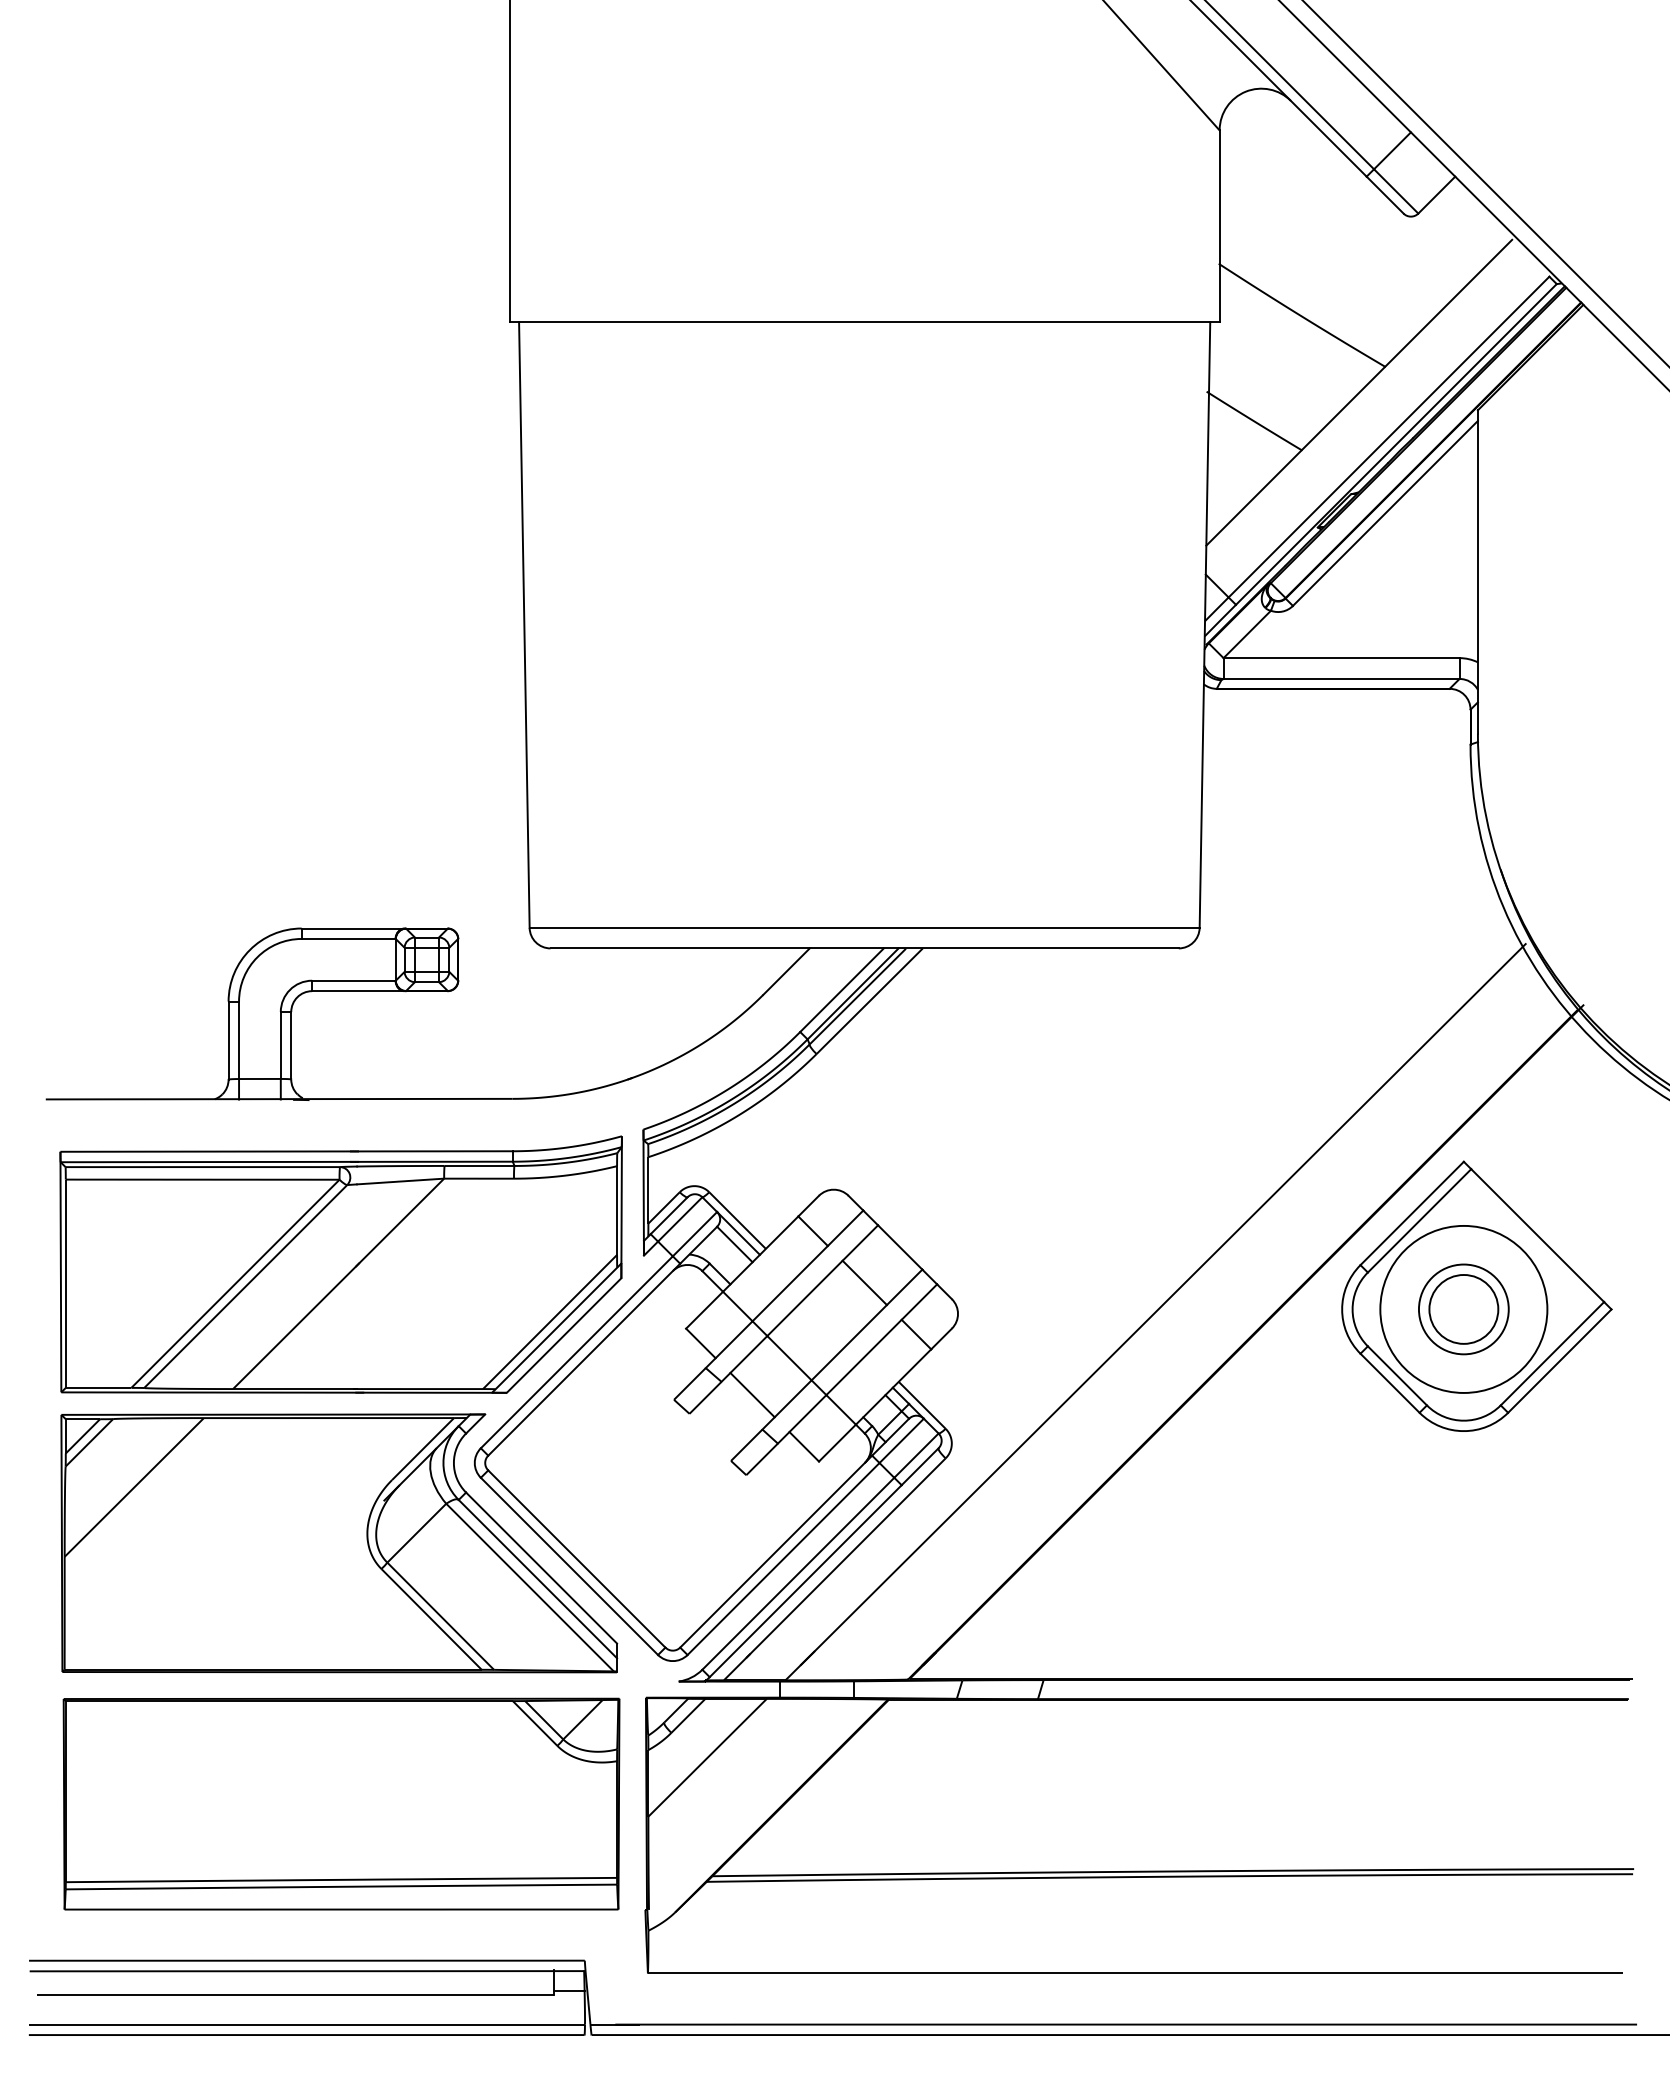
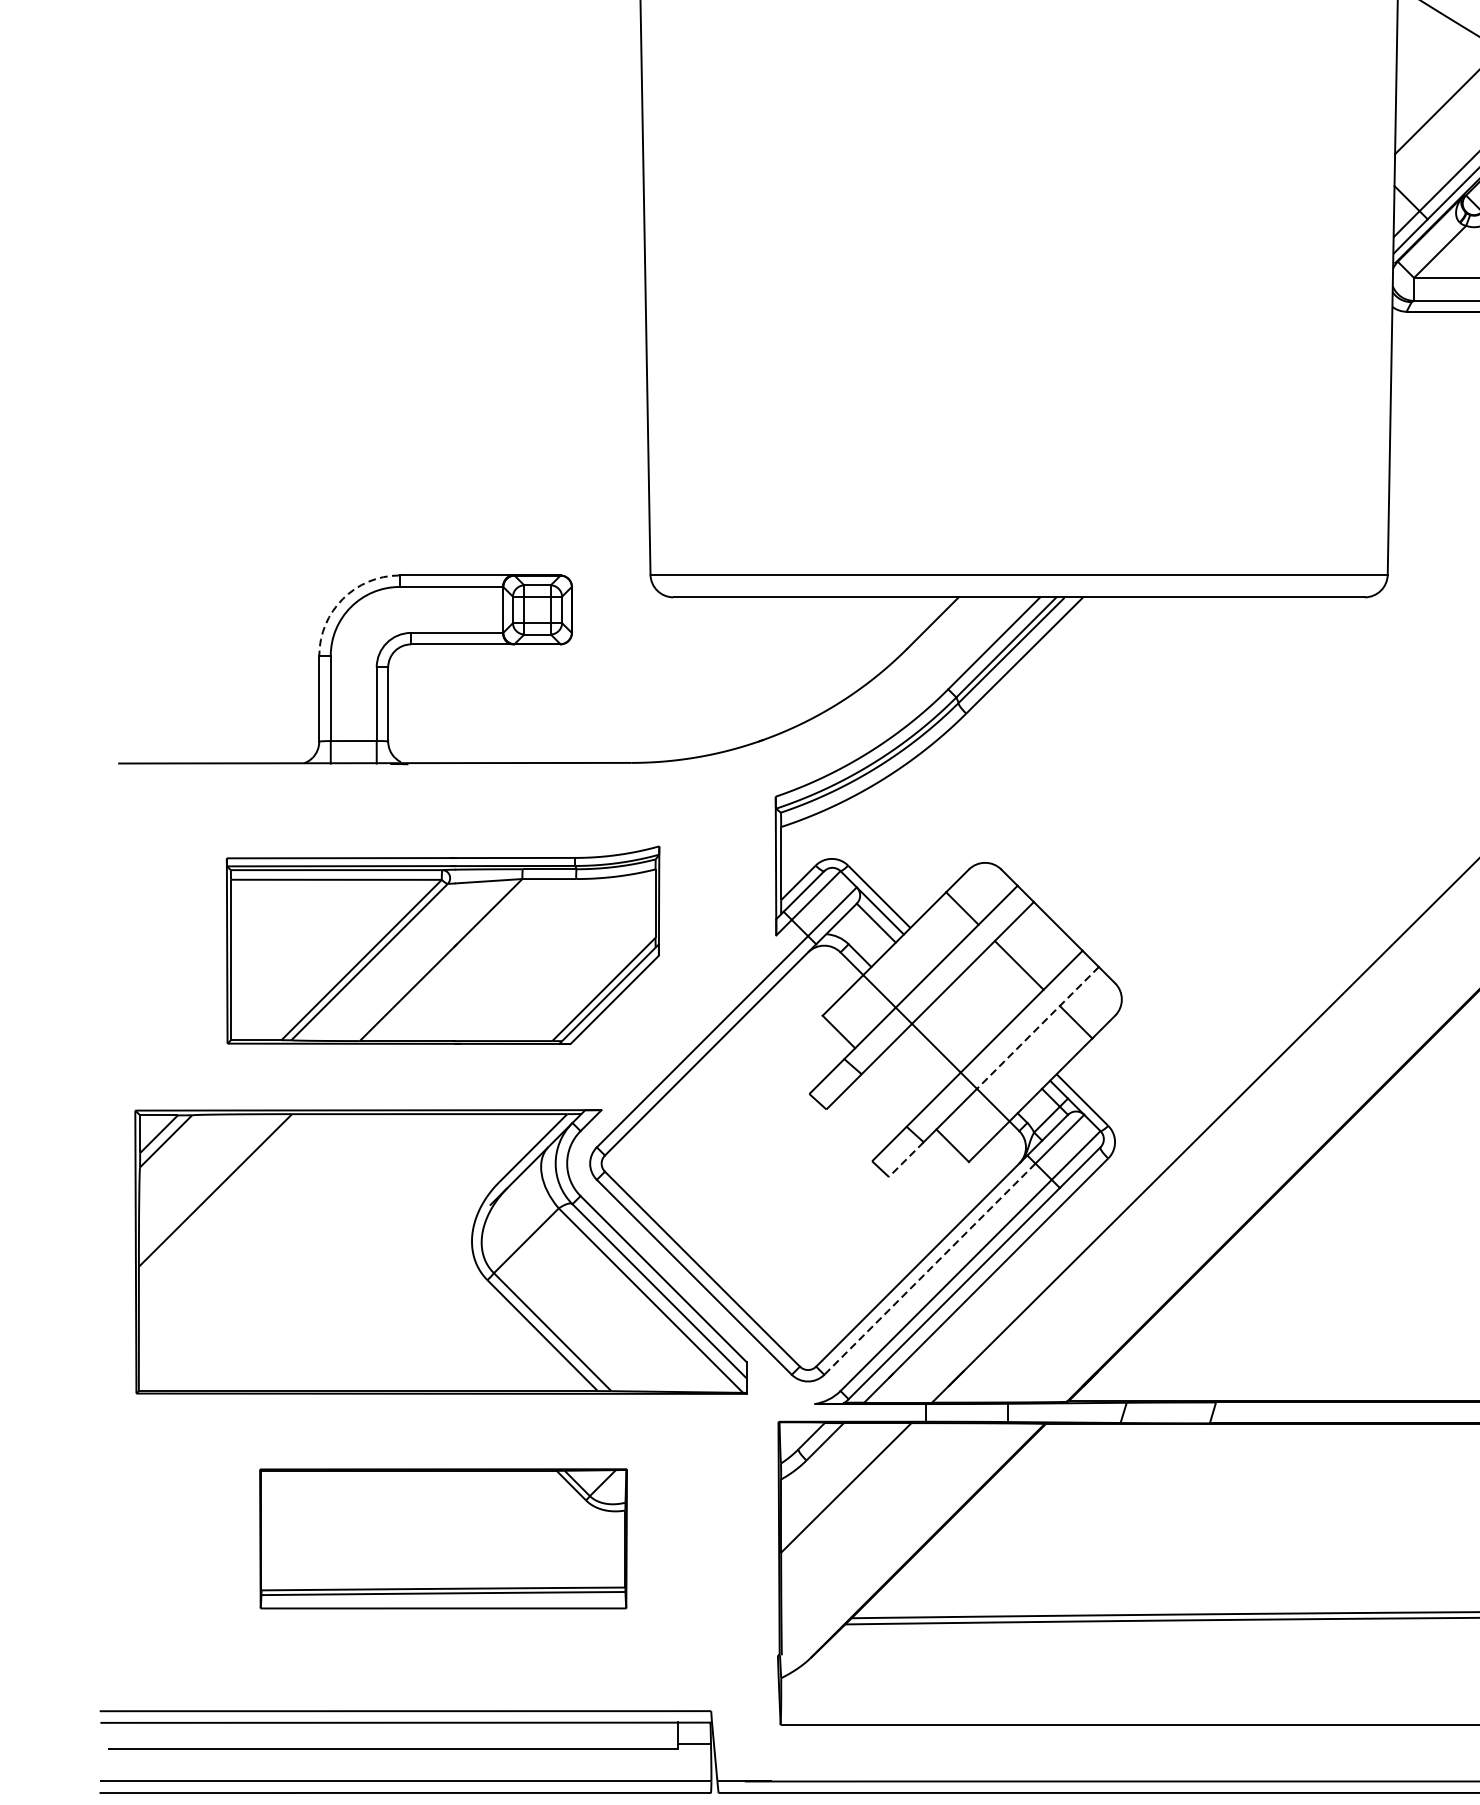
arc: (250, 949) -> (343, 598), solid -> dashed
part: (340, 1264) -> (442, 945), size x0.7
line: (881, 1340) -> (1037, 1028), solid -> dashed
line: (752, 1394) -> (895, 1088), removed
line: (761, 1459) -> (905, 1159), solid -> dashed
line: (783, 1559) -> (929, 1269), solid -> dashed
part: (341, 1803) -> (443, 1538), size x0.6

